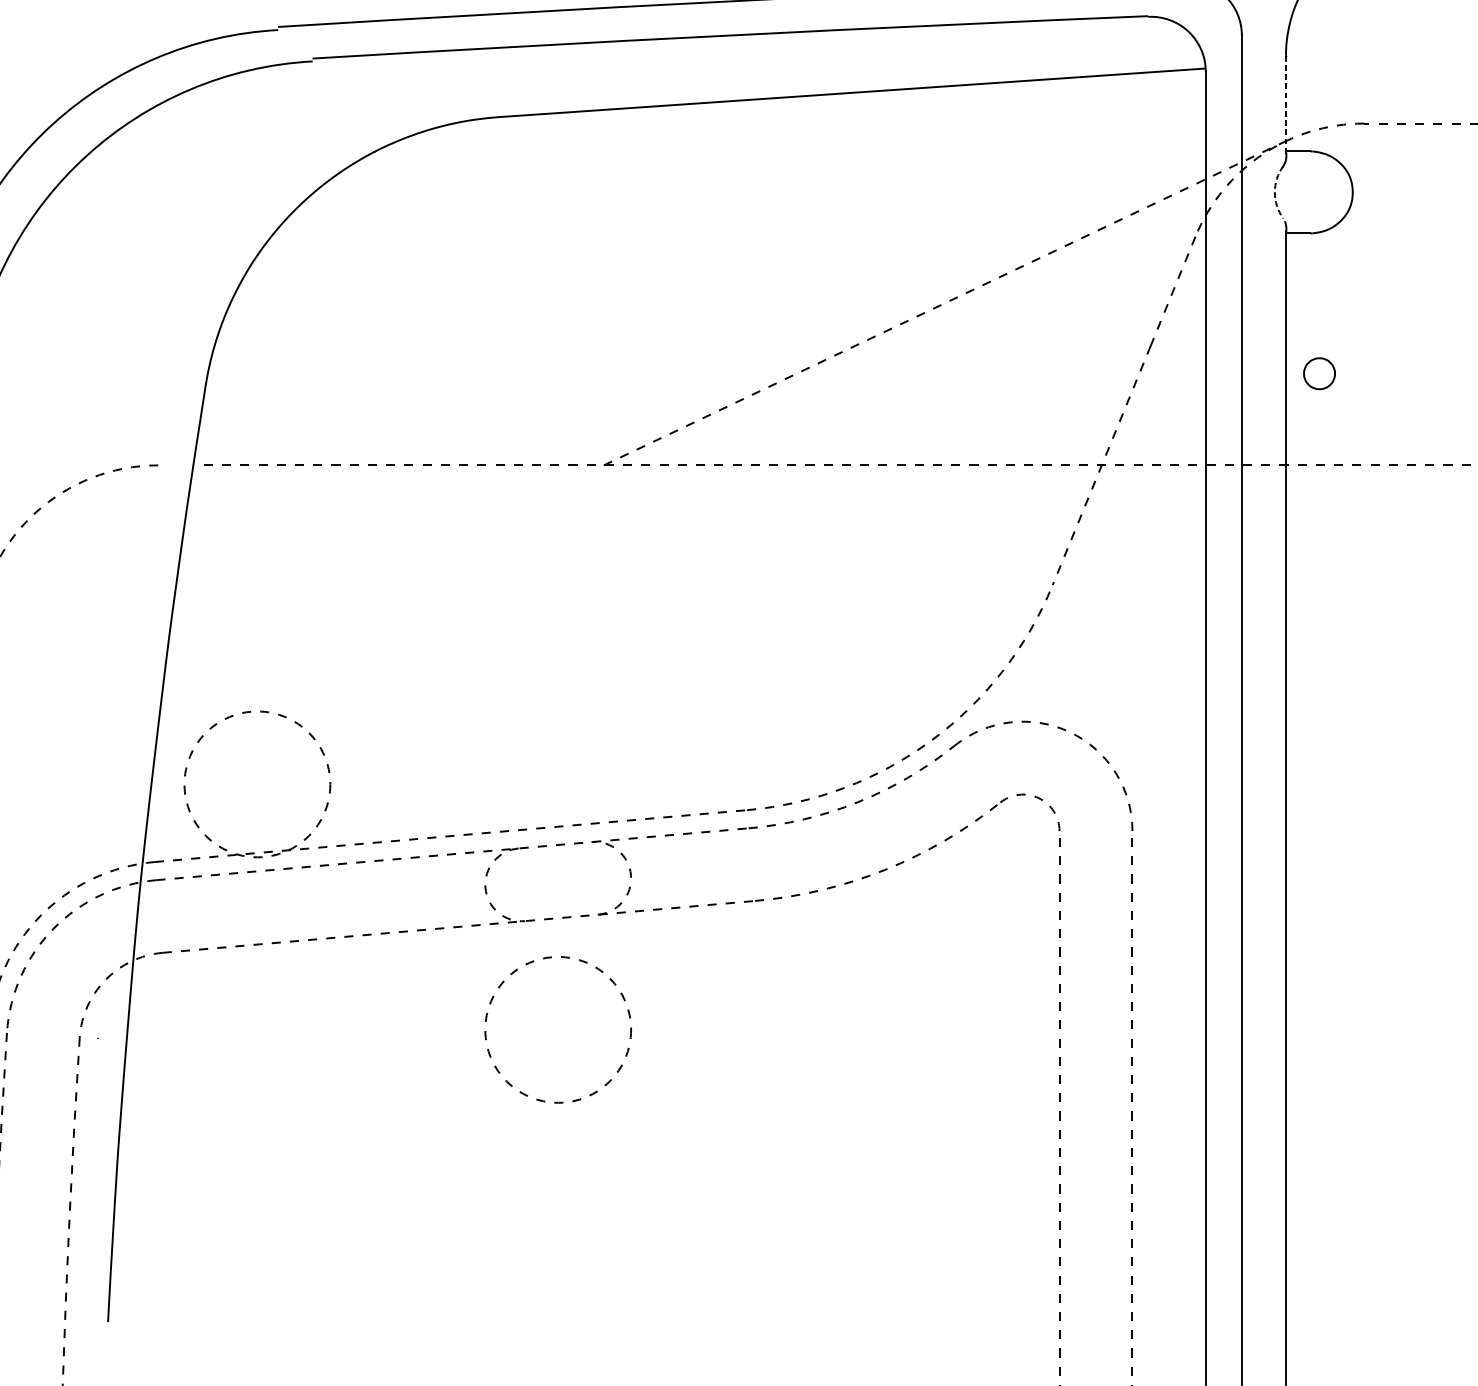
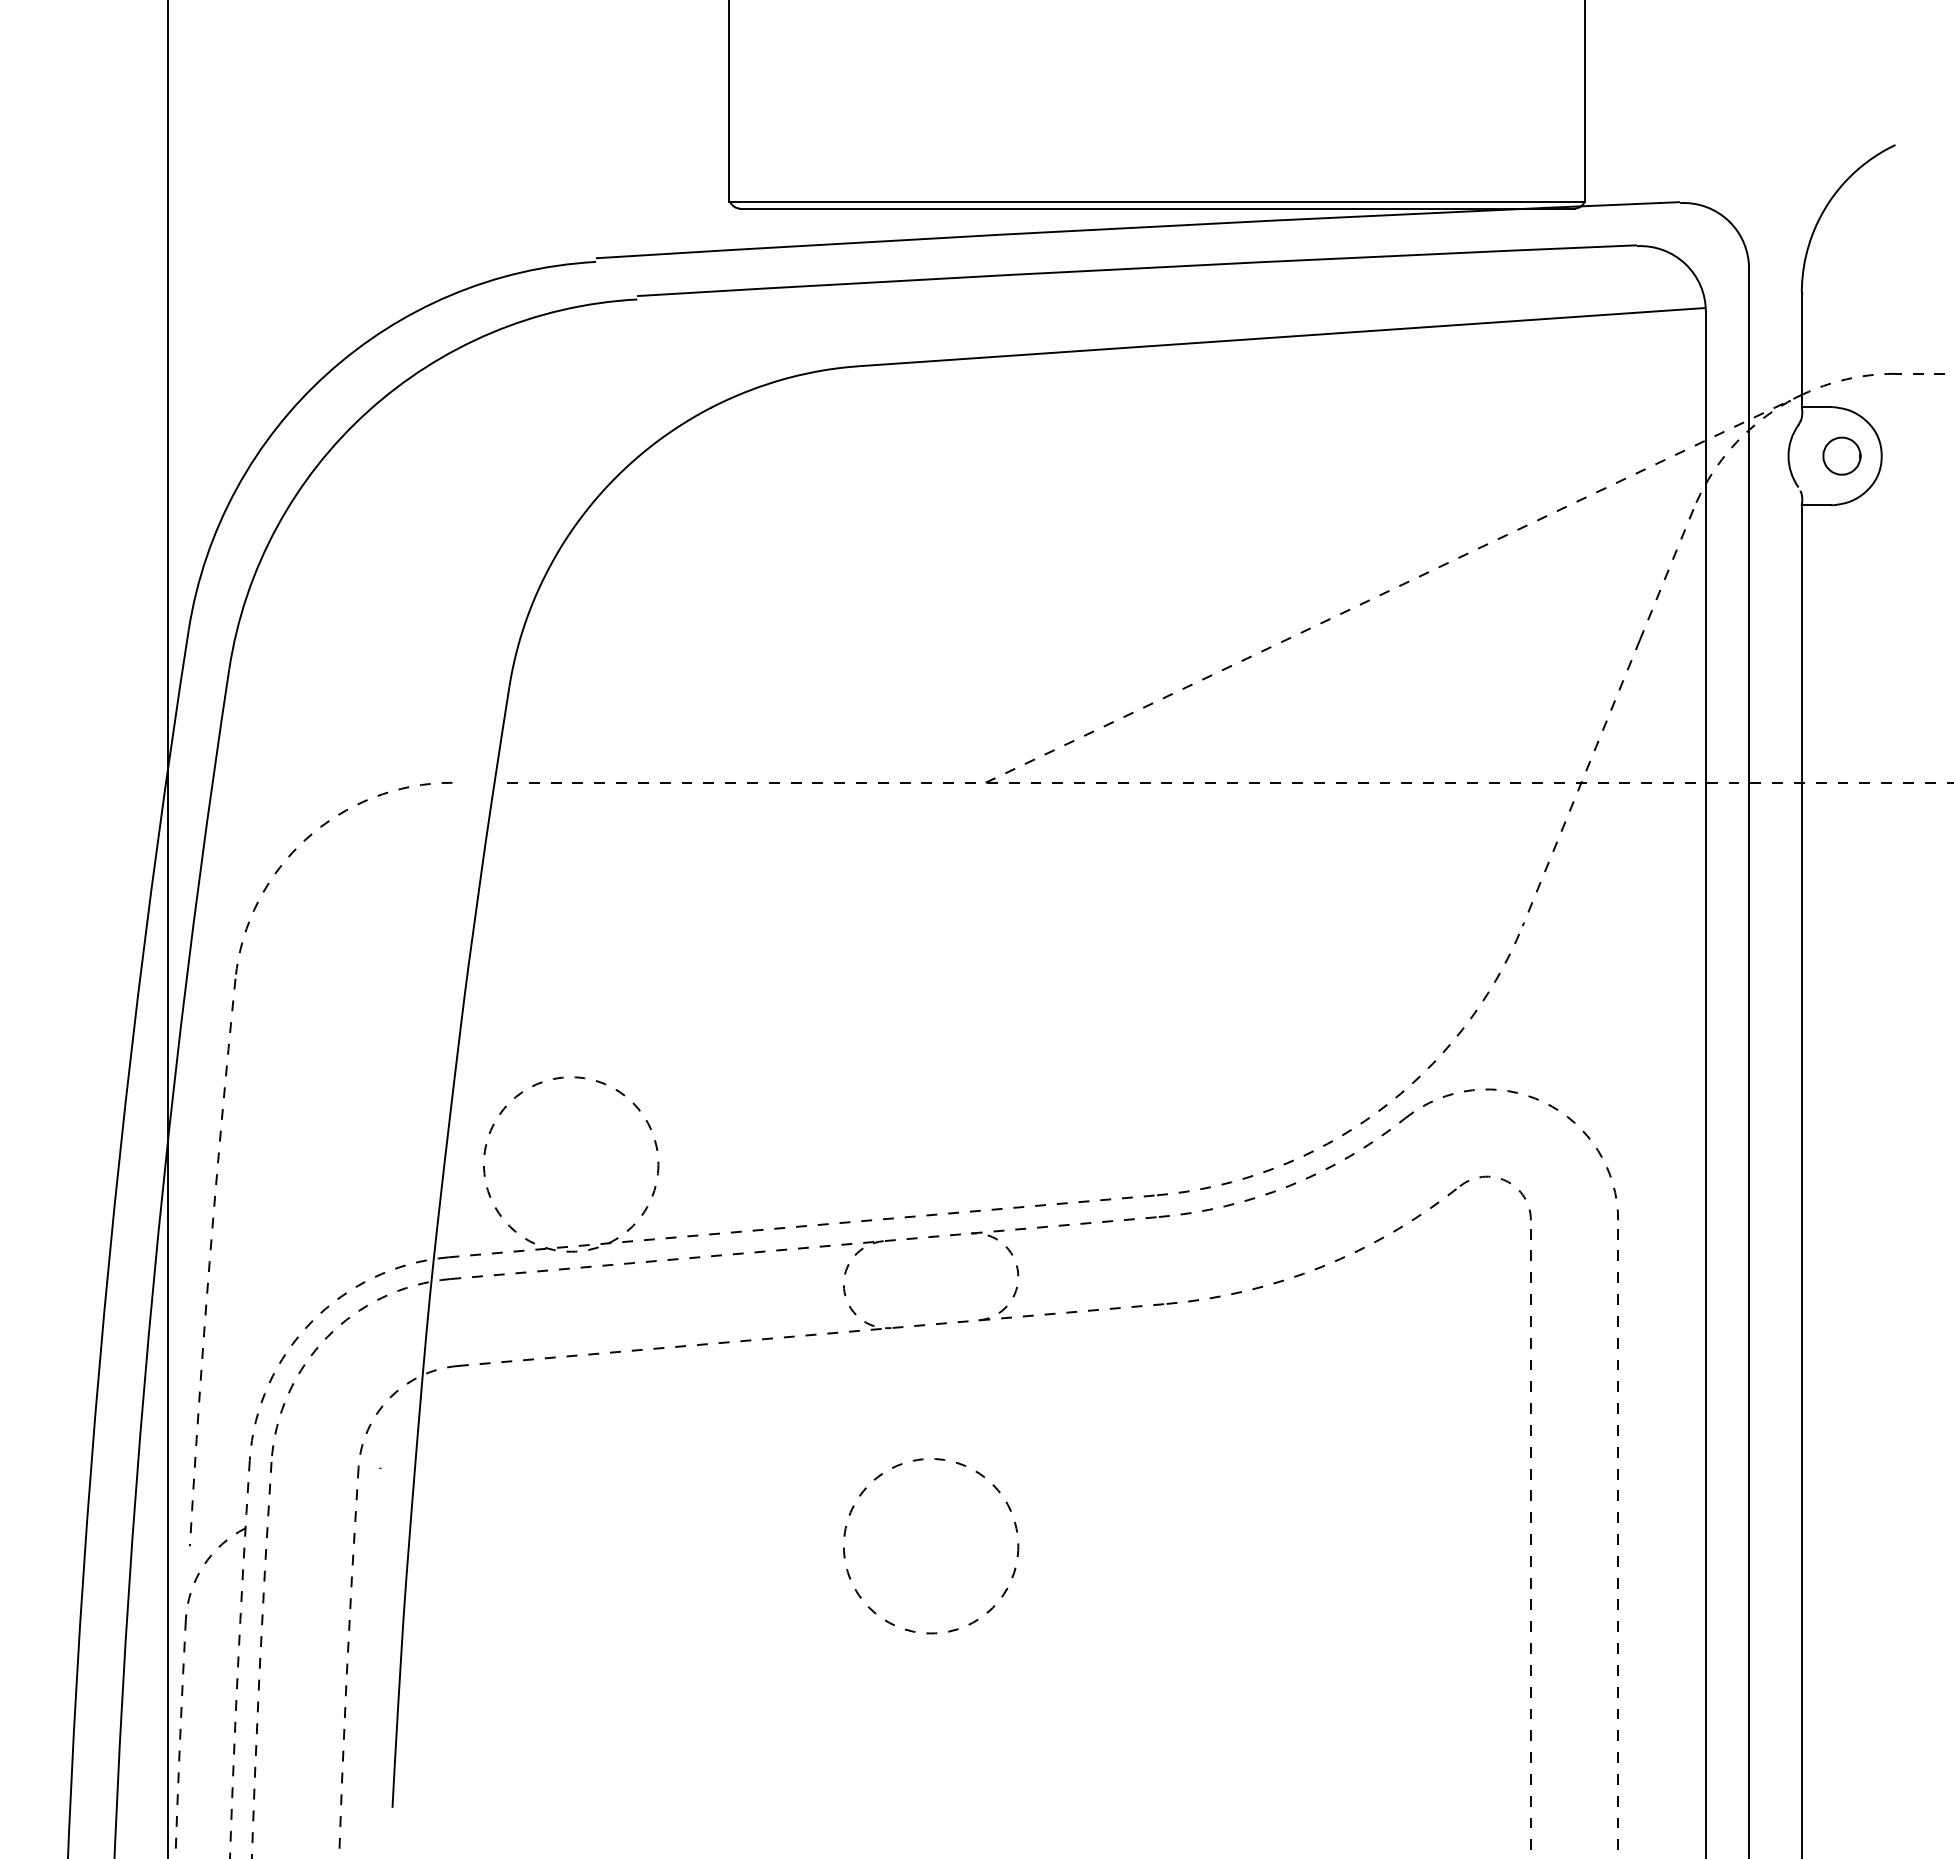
line: (1285, 104) -> (1801, 350), dashed -> solid
arc: (1274, 192) -> (1788, 456), dashed -> solid
curve: (1315, 359) -> (1837, 439), moved
circle: (558, 1030) -> (931, 1546), moved

